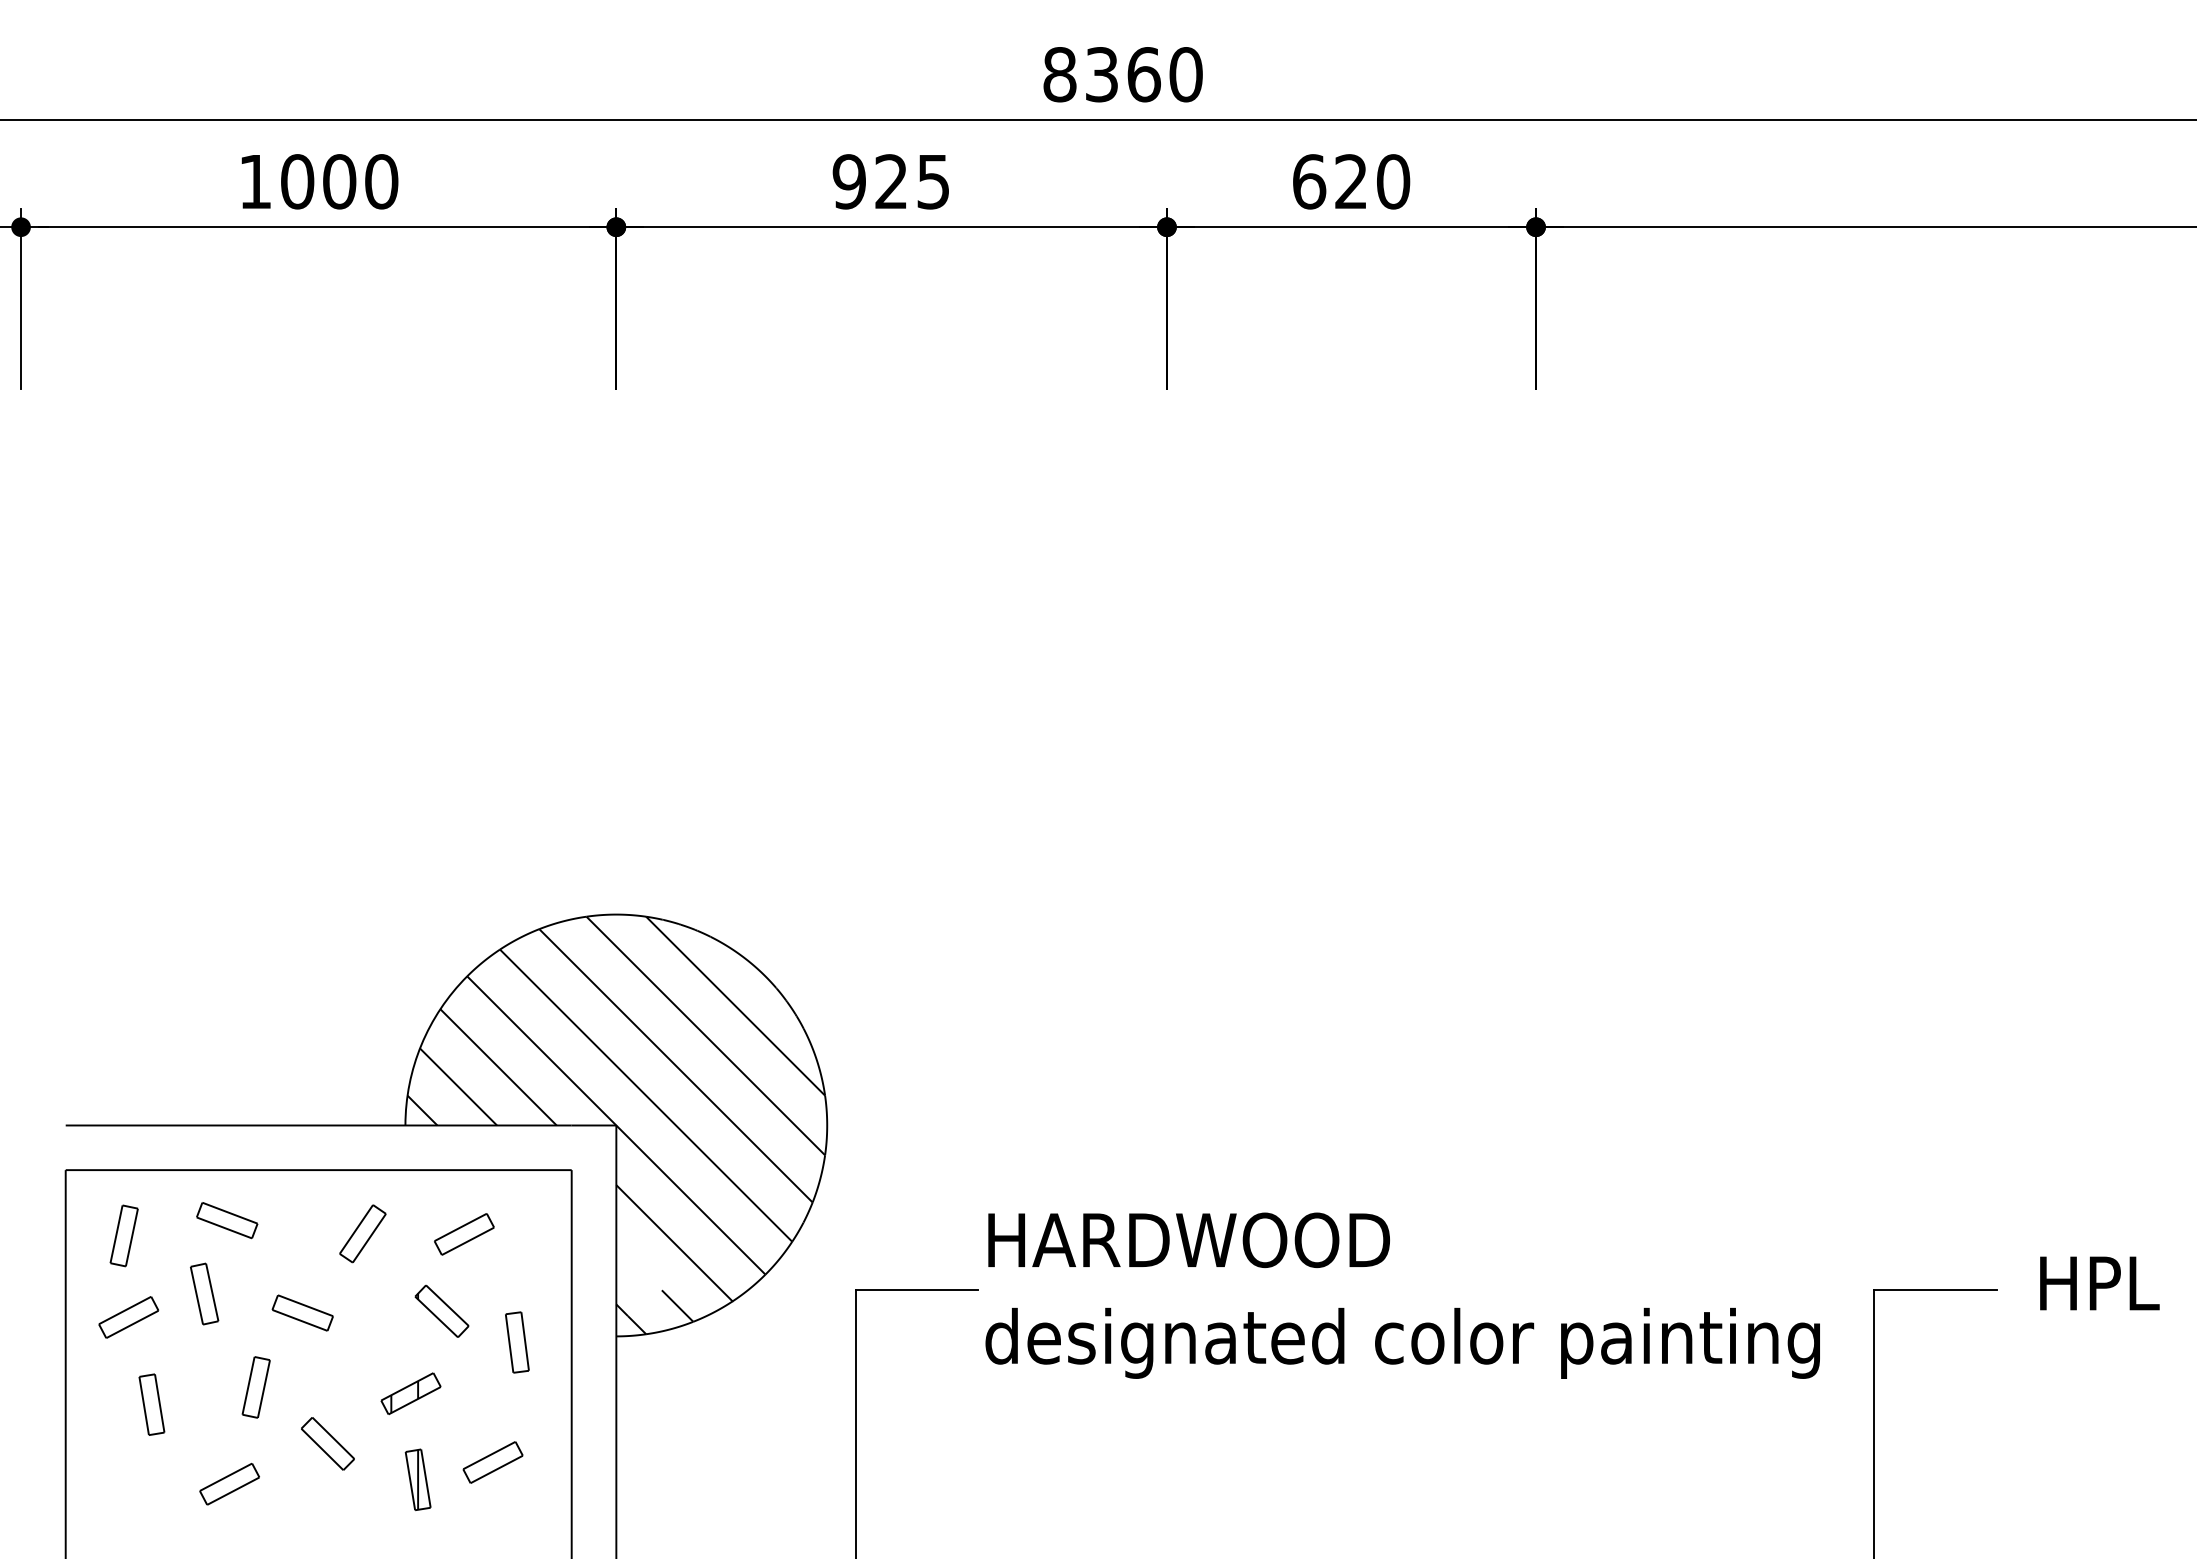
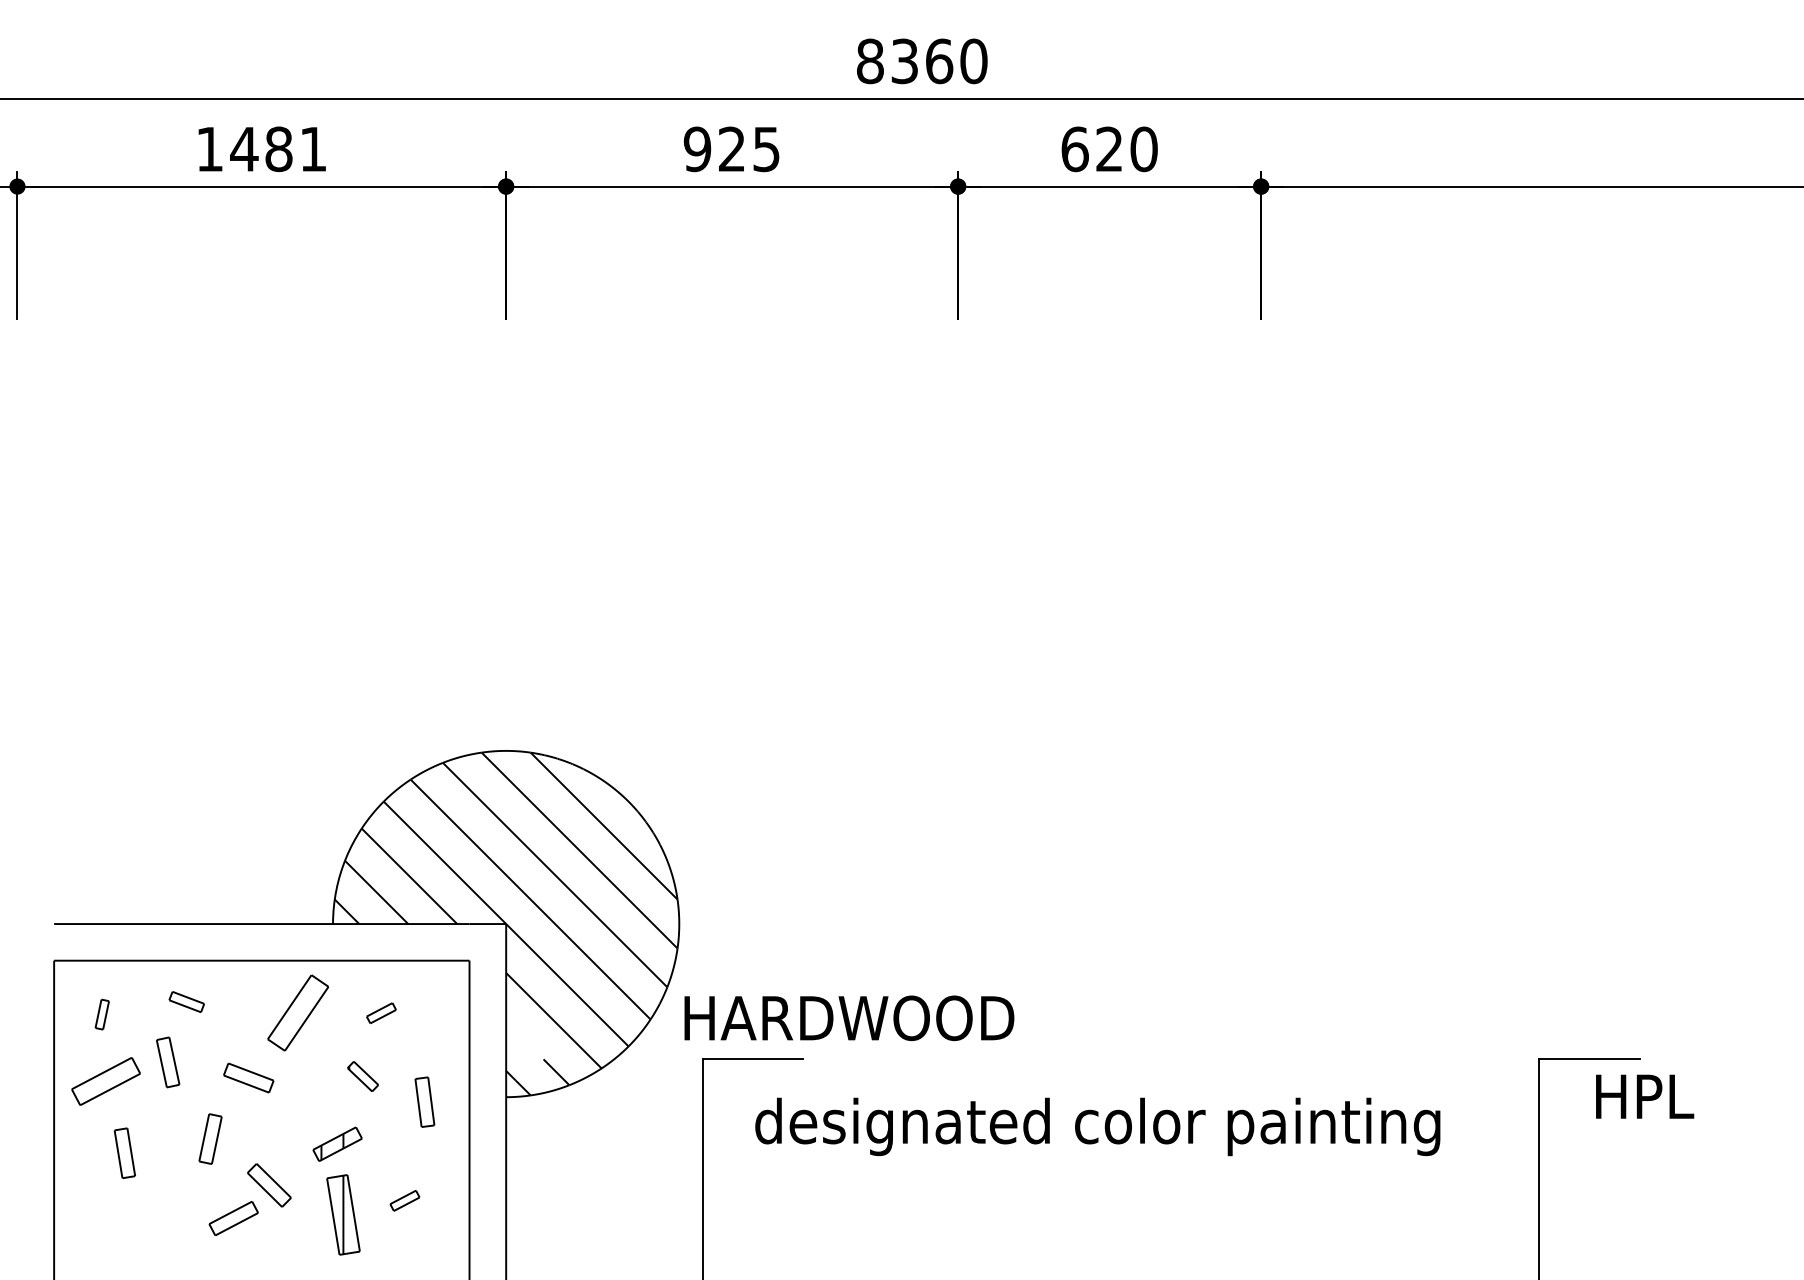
text: (339, 182) -> (278, 149), 1000 -> 1481
part: (226, 1219) -> (186, 1001), size x0.7
part: (362, 1233) -> (297, 1012), size x1.6
part: (464, 1233) -> (381, 1012), size x0.6
part: (124, 1235) -> (102, 1014), size x0.6
text: (1189, 1240) -> (849, 1018), moved
text: (2100, 1283) -> (1645, 1096), moved
part: (441, 1311) -> (362, 1076), size x0.7
part: (128, 1317) -> (105, 1081), size x1.4
text: (1402, 1342) -> (1097, 1126), moved
part: (492, 1462) -> (404, 1200), size x0.6
part: (418, 1479) -> (343, 1214), size x1.6
part: (229, 1484) -> (233, 1218), moved

